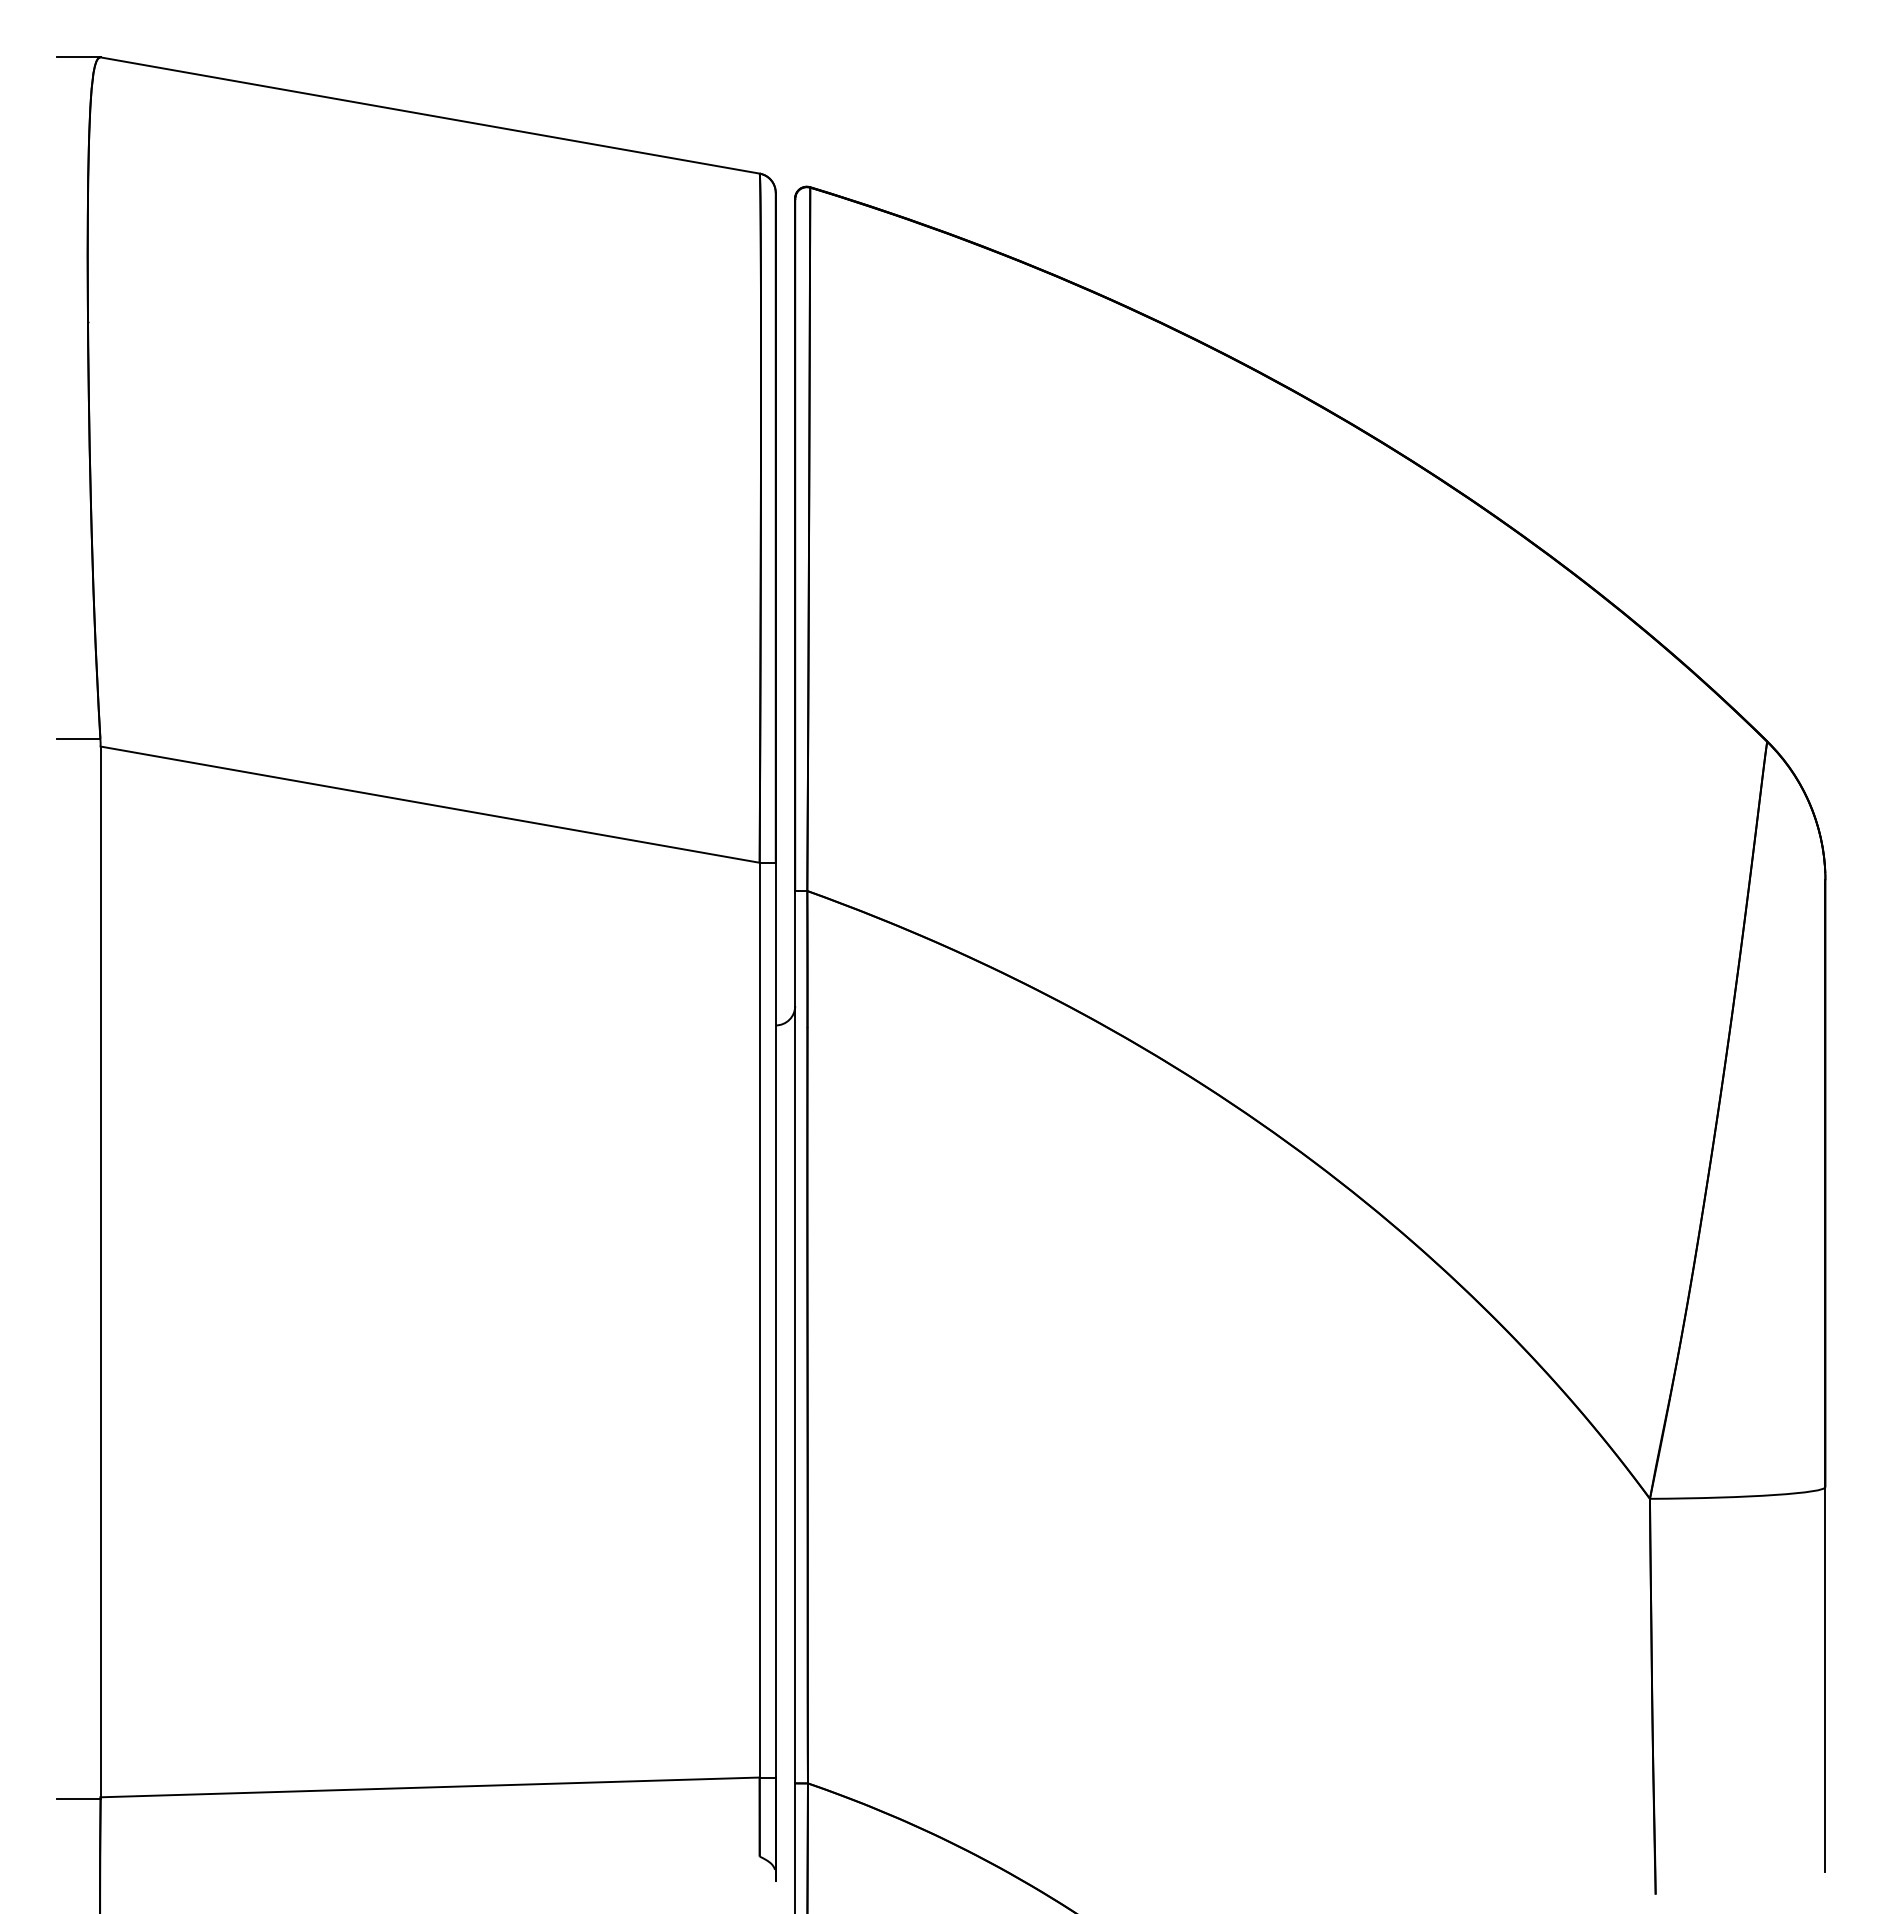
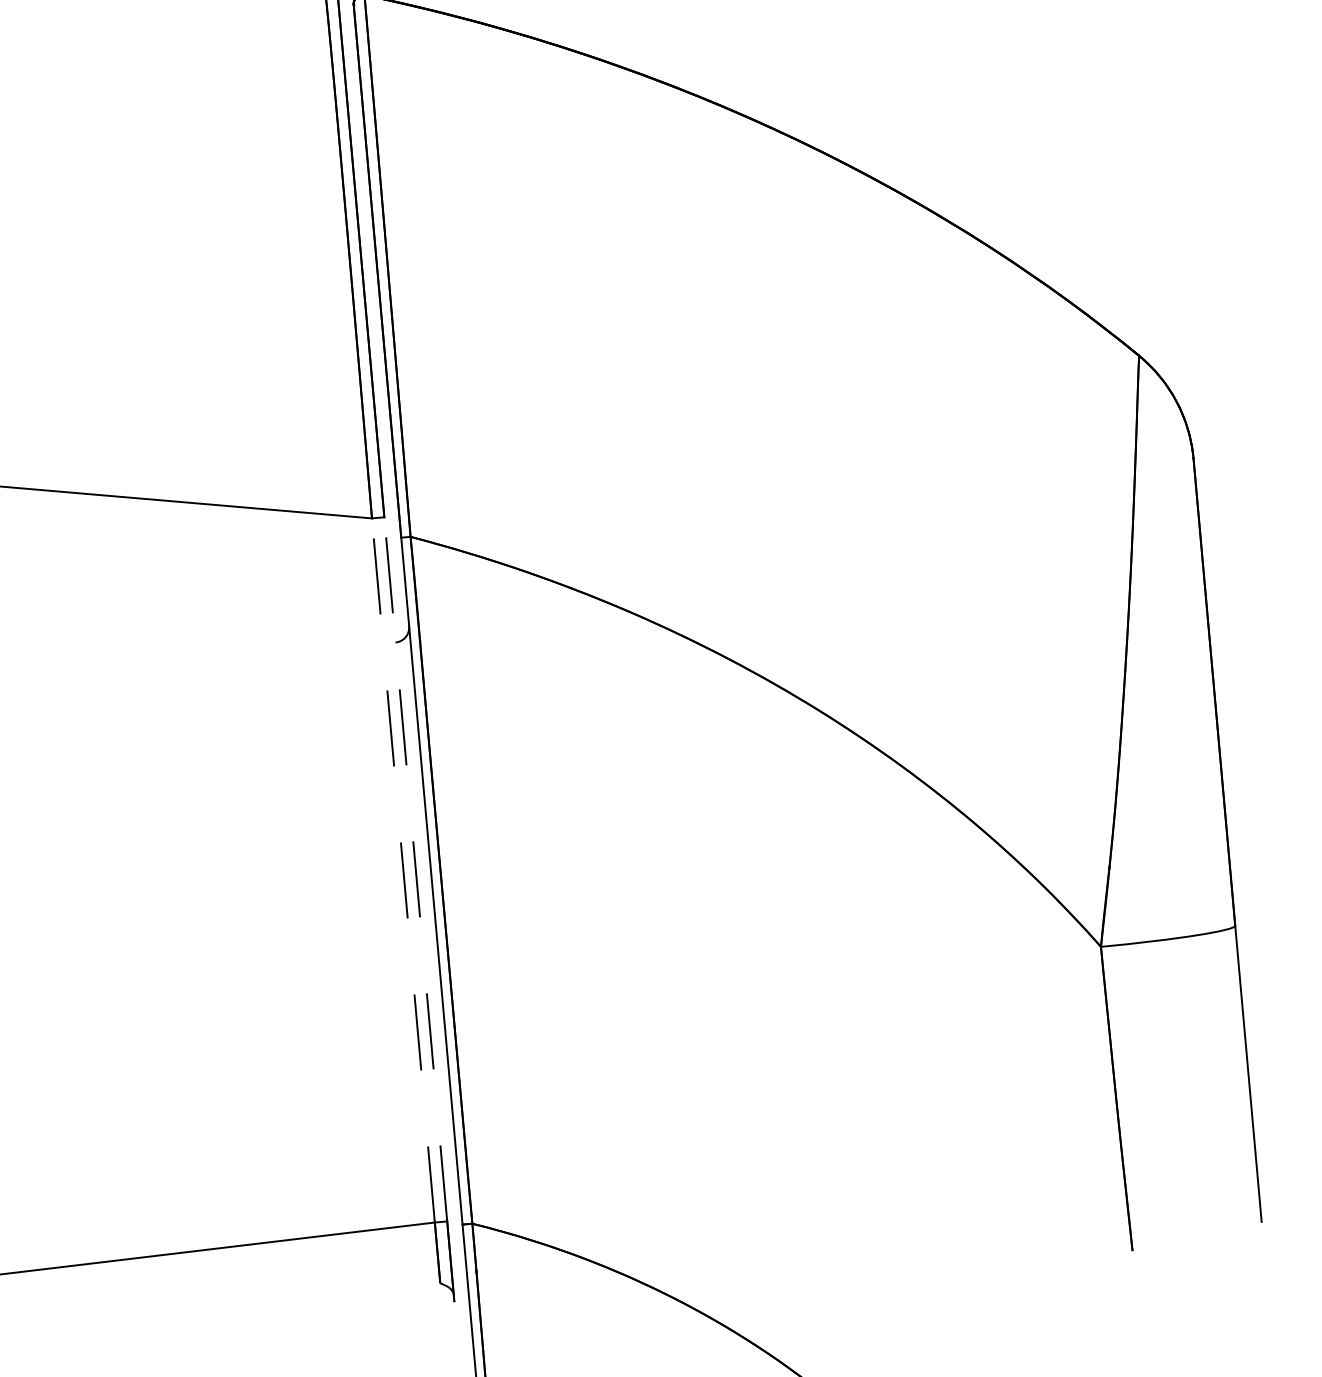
line: (759, 1319) -> (403, 869), solid -> dashed
line: (775, 1319) -> (415, 868), solid -> dashed

